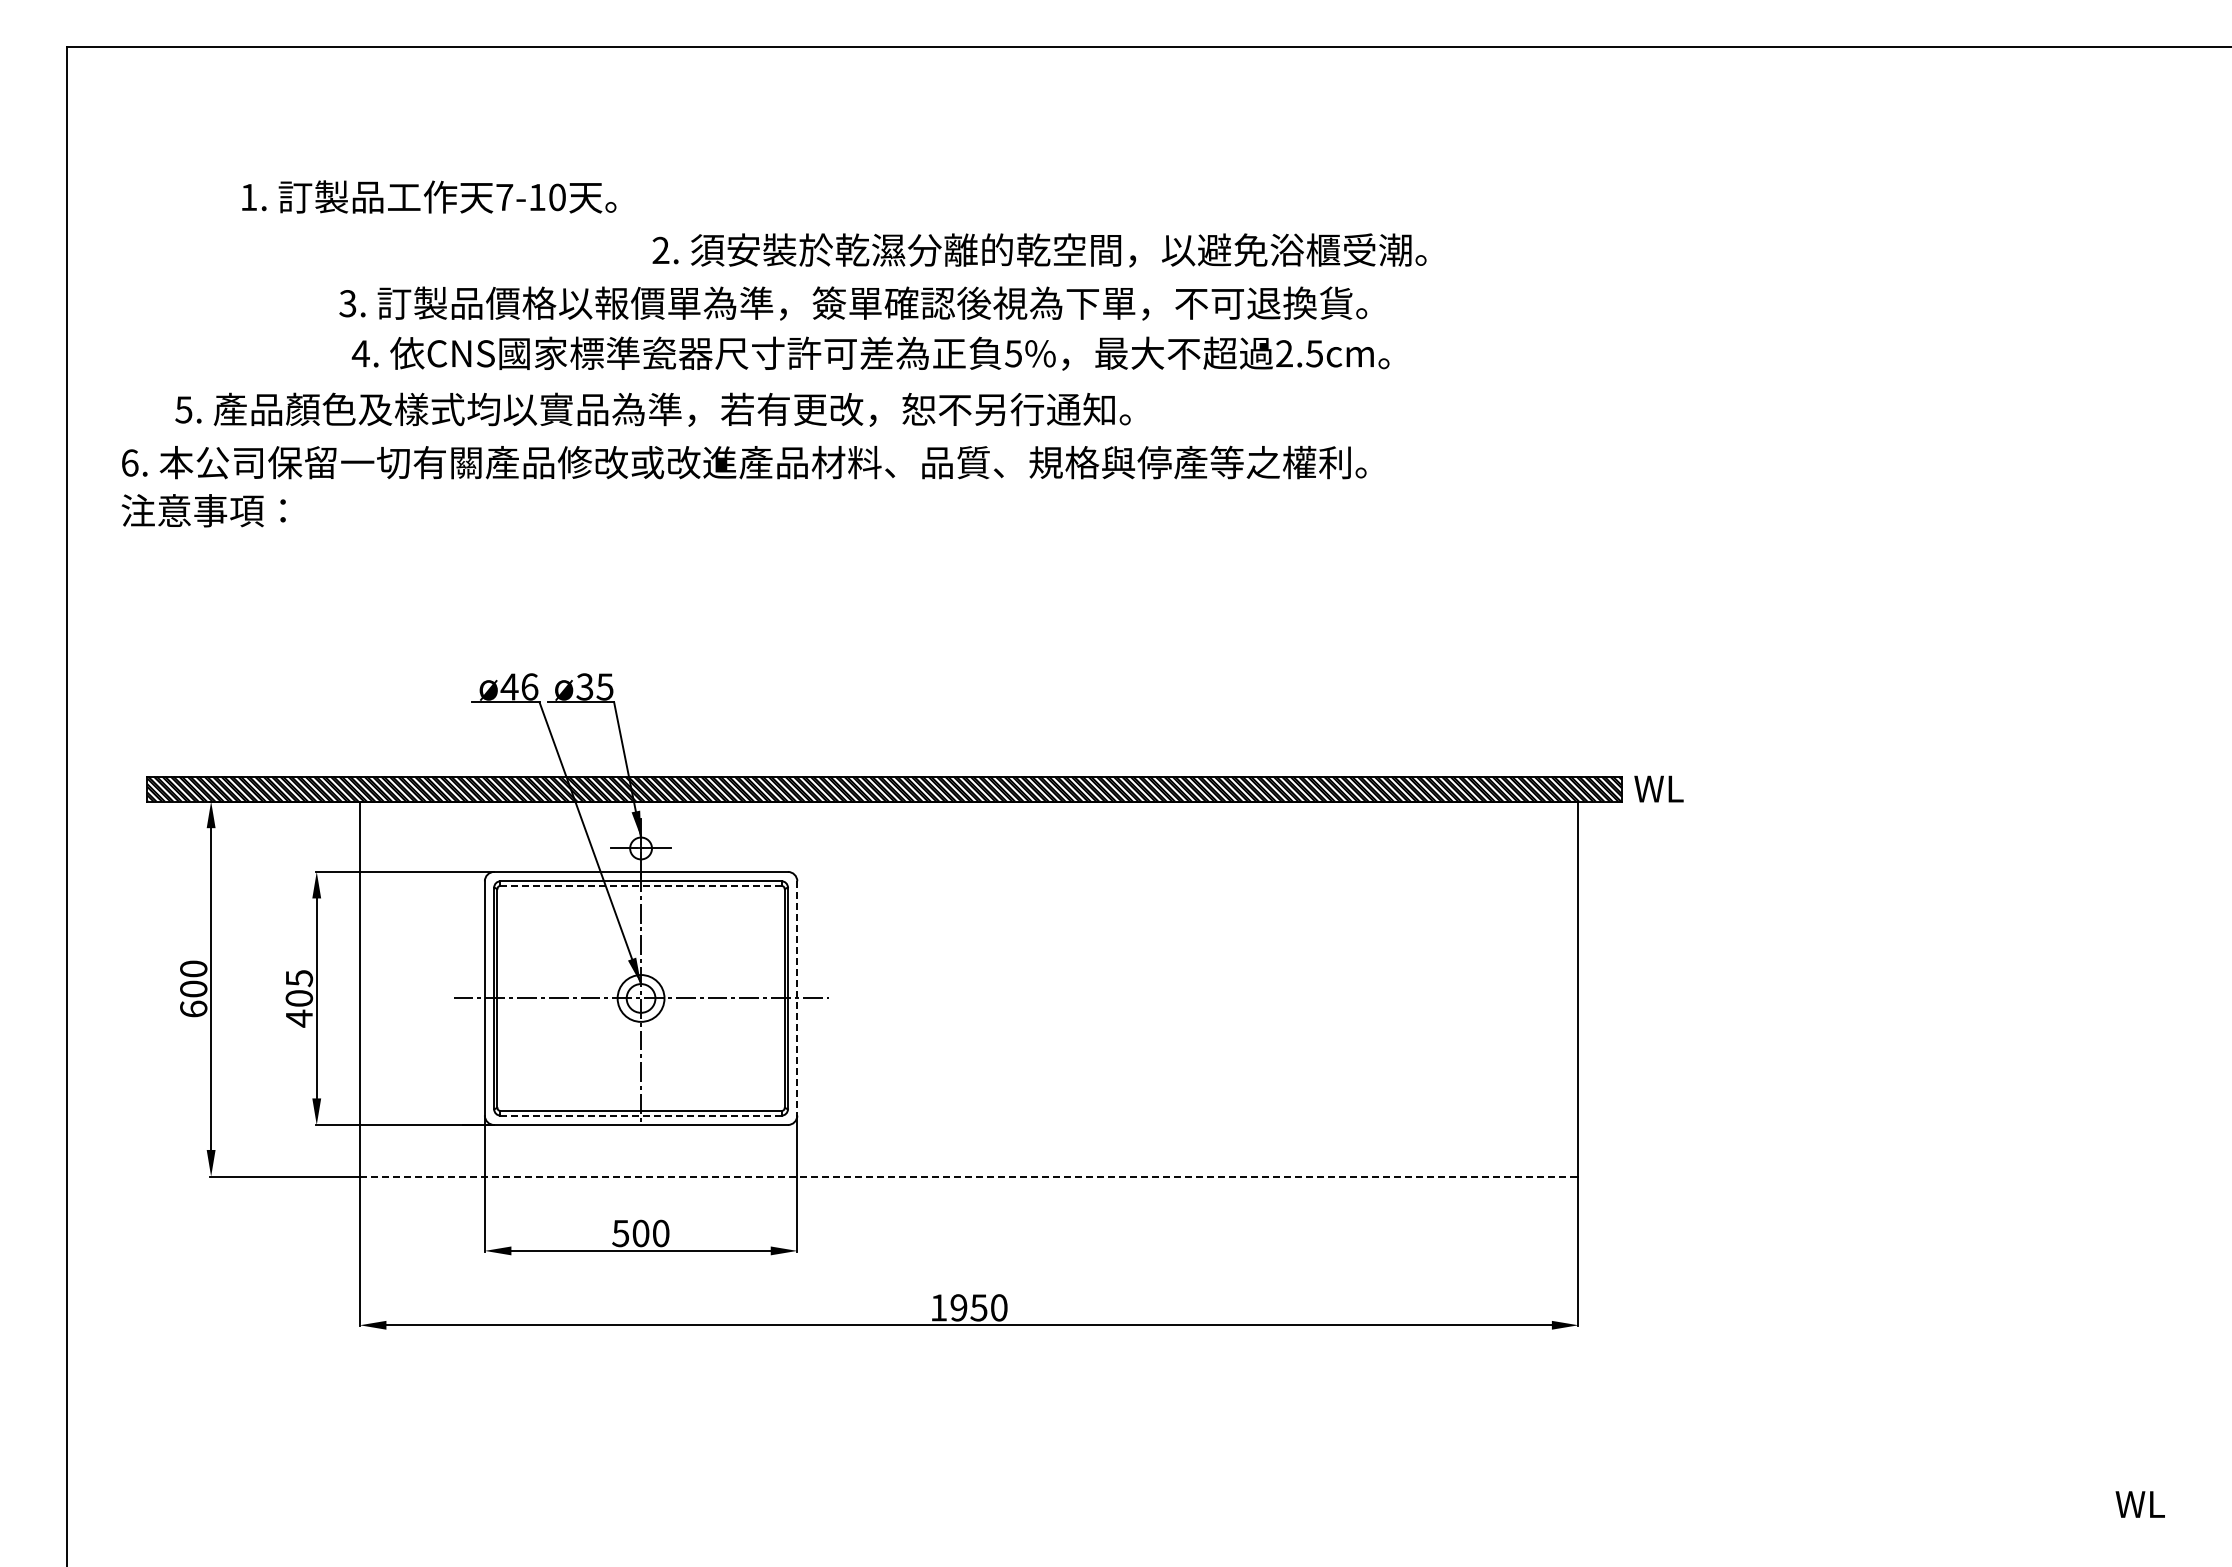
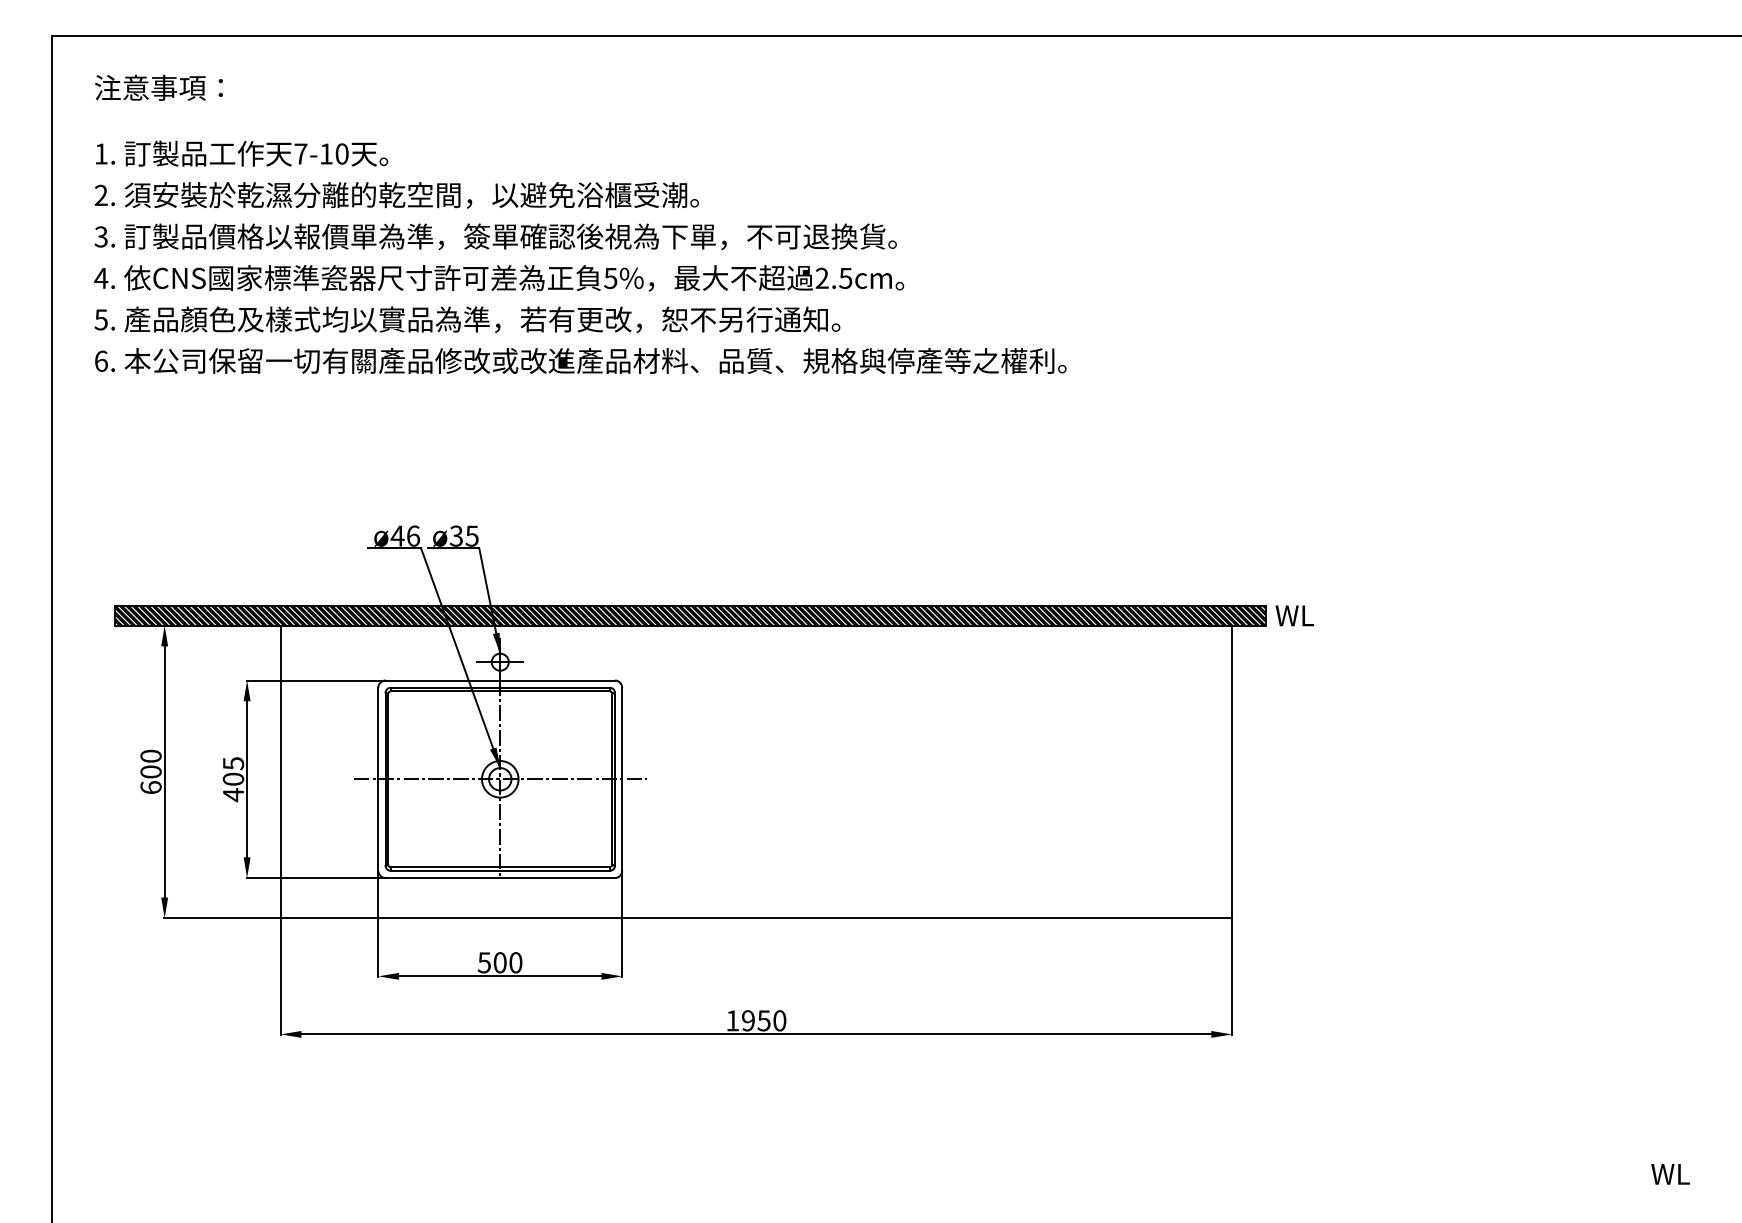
text: (429, 196) -> (242, 153), moved
text: (1039, 250) -> (396, 195), moved
text: (853, 303) -> (495, 236), moved
text: (870, 353) -> (499, 278), moved
text: (652, 409) -> (467, 319), moved
text: (203, 510) -> (158, 87), moved
line: (641, 885) -> (500, 691), dashed -> solid
line: (797, 998) -> (622, 779), dashed -> solid
line: (641, 1115) -> (500, 870), dashed -> solid
line: (969, 1176) -> (756, 918), dashed -> solid

